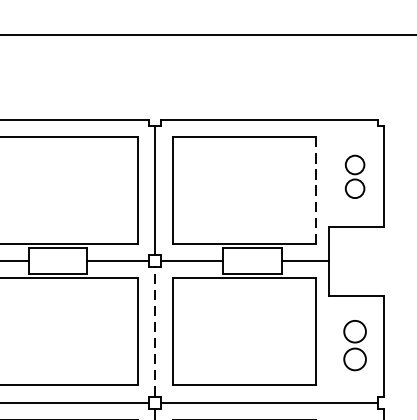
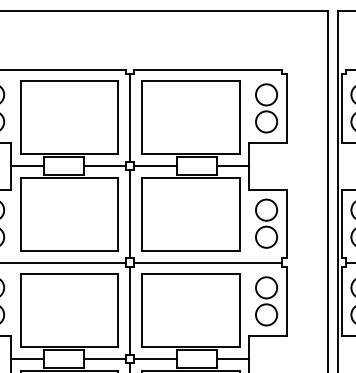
part: (355, 176) -> (266, 108), size x1.67
line: (315, 190) -> (239, 117), dashed -> solid
line: (155, 330) -> (130, 213), dashed -> solid
part: (355, 345) -> (266, 223), size x1.43

